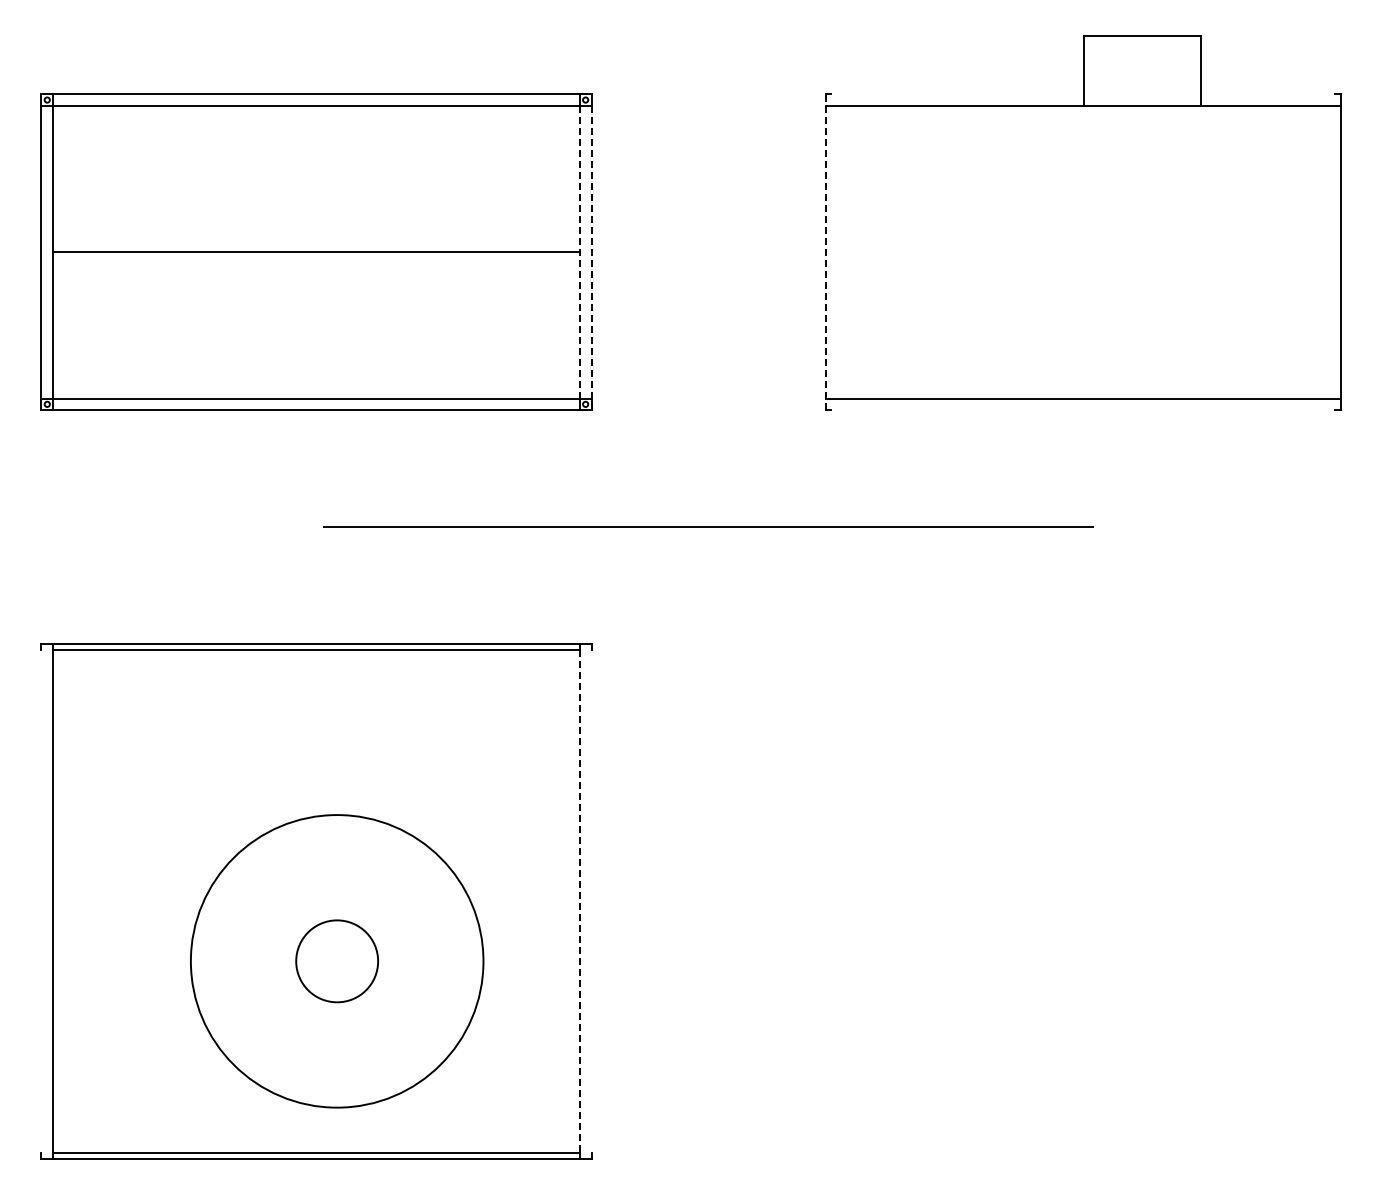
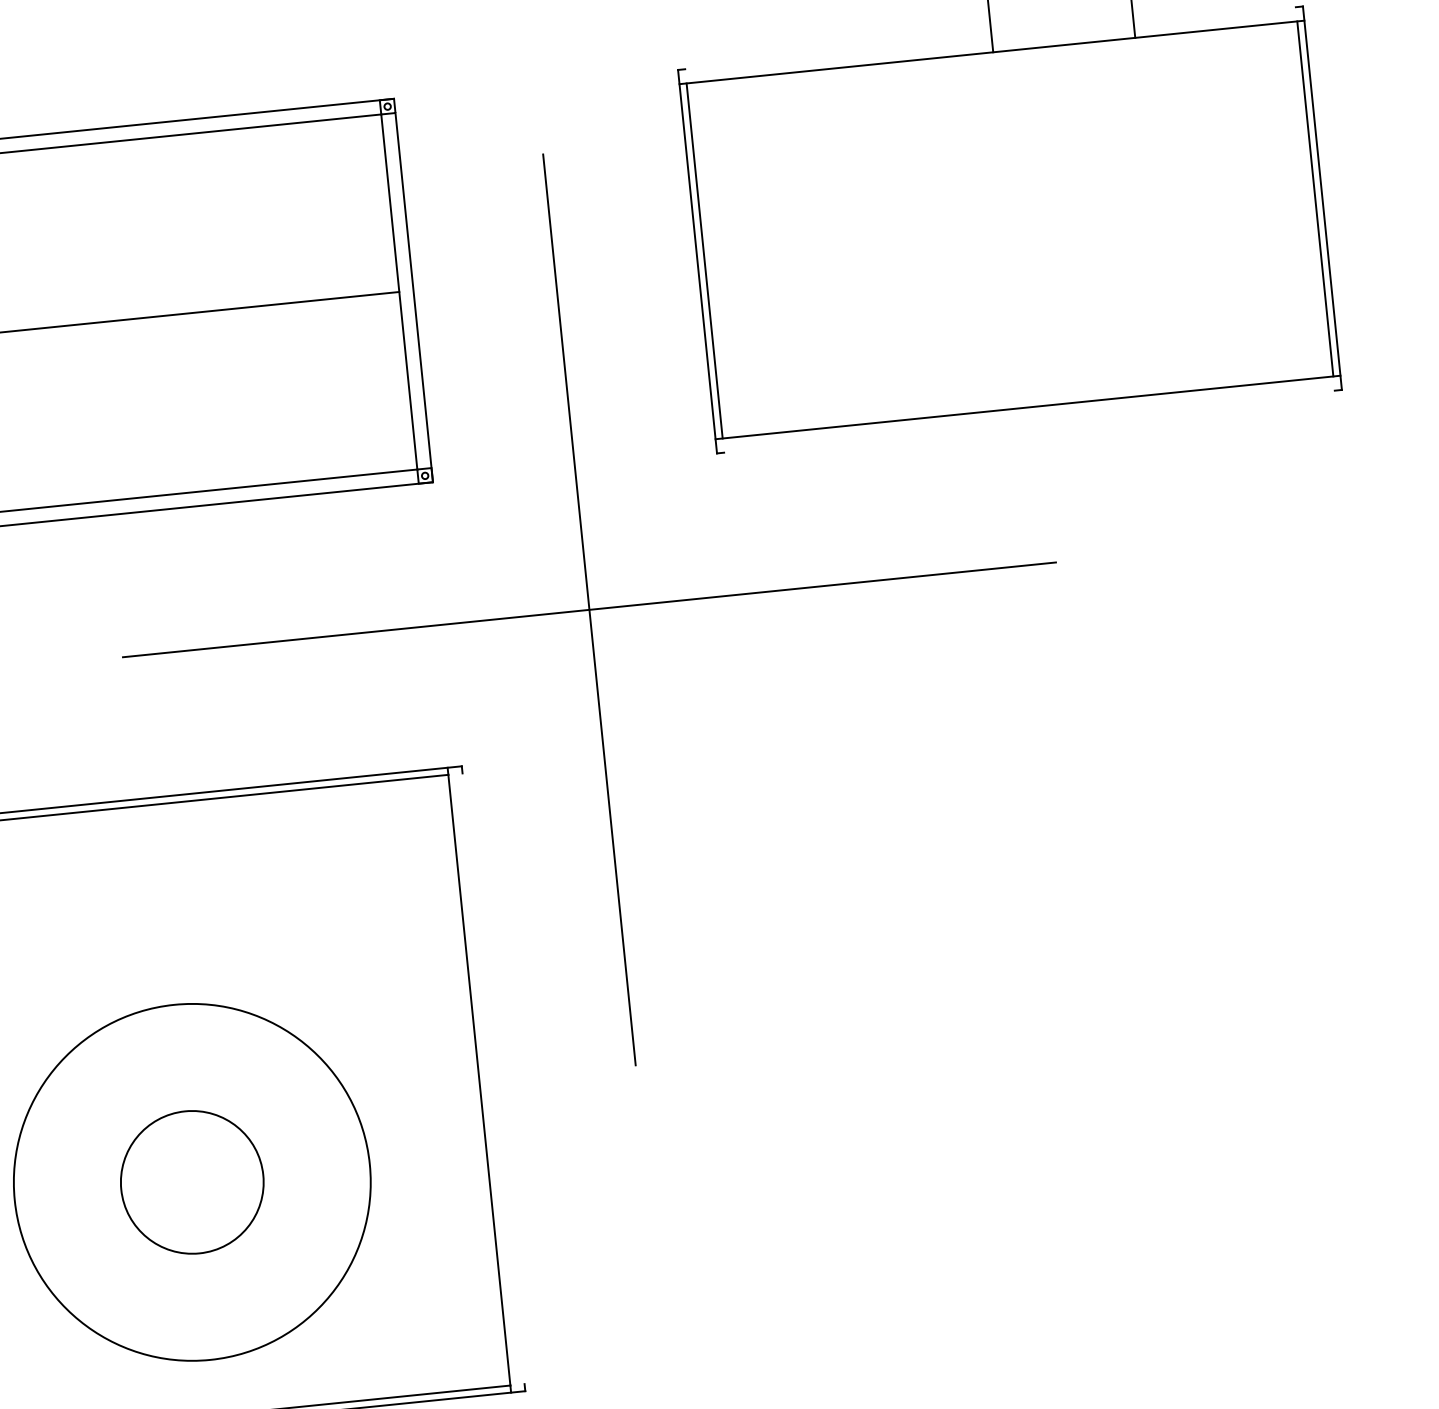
line: (831, 251) -> (704, 260), added
line: (1334, 251) -> (1315, 198), added
line: (579, 252) -> (398, 292), dashed -> solid
line: (825, 252) -> (697, 262), dashed -> solid
line: (591, 257) -> (414, 296), dashed -> solid
line: (708, 526) -> (589, 608), added
line: (579, 901) -> (478, 1079), dashed -> solid
circle: (336, 960) -> (191, 1181), size x1.43

